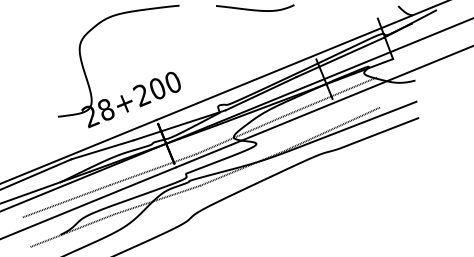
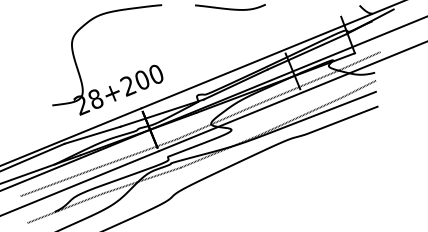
line: (399, 67) -> (360, 60), added
line: (397, 98) -> (358, 88), added

